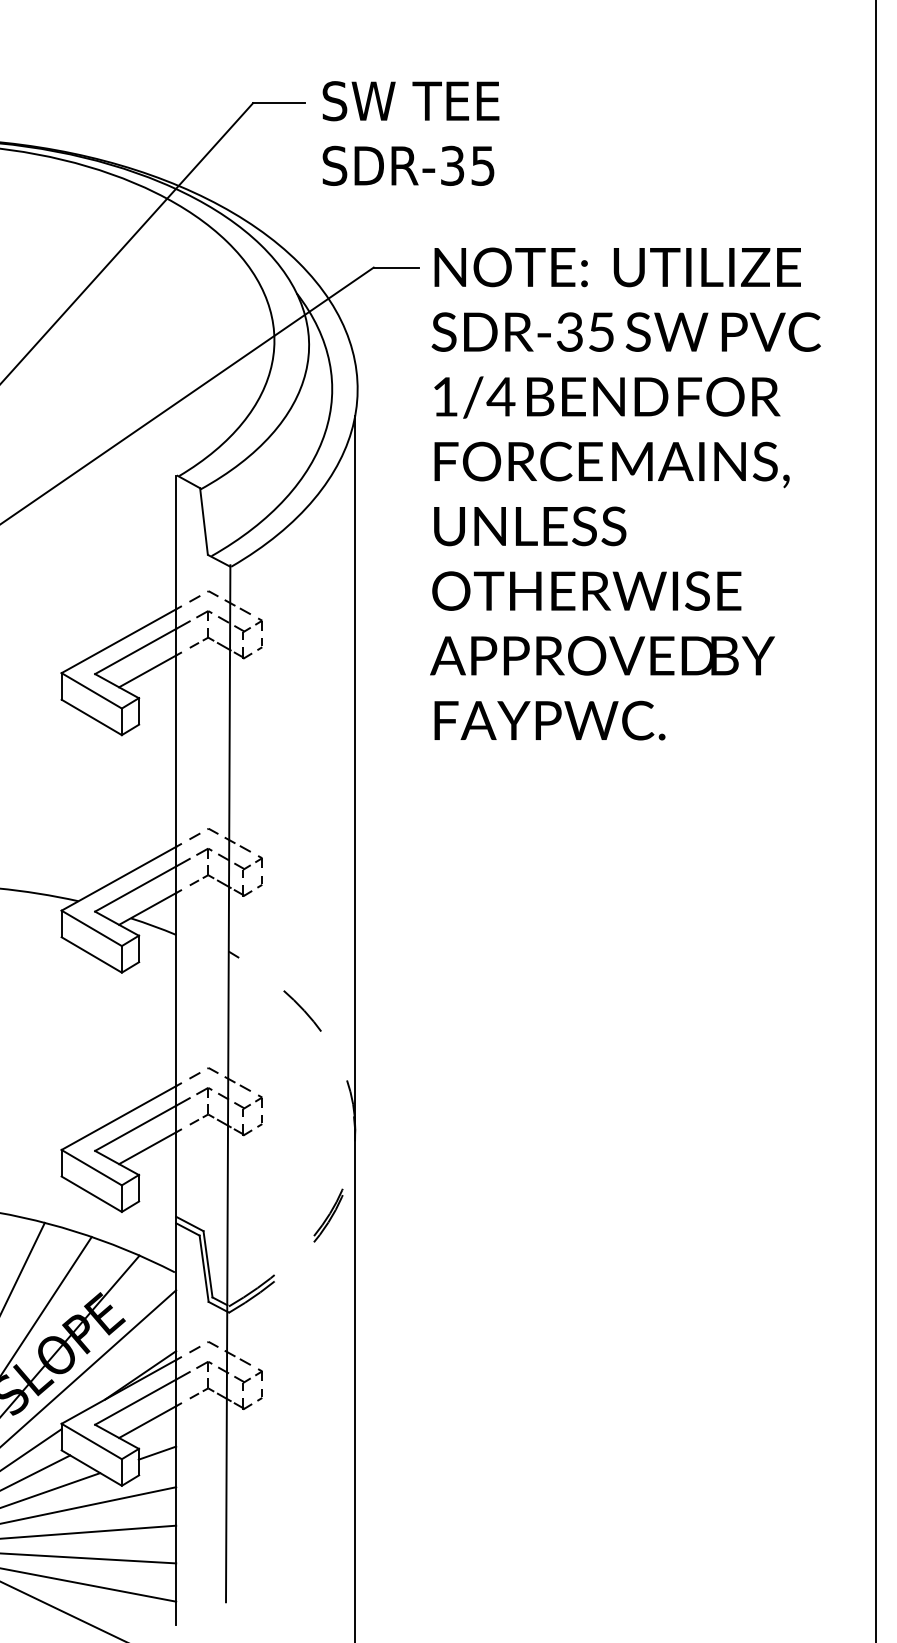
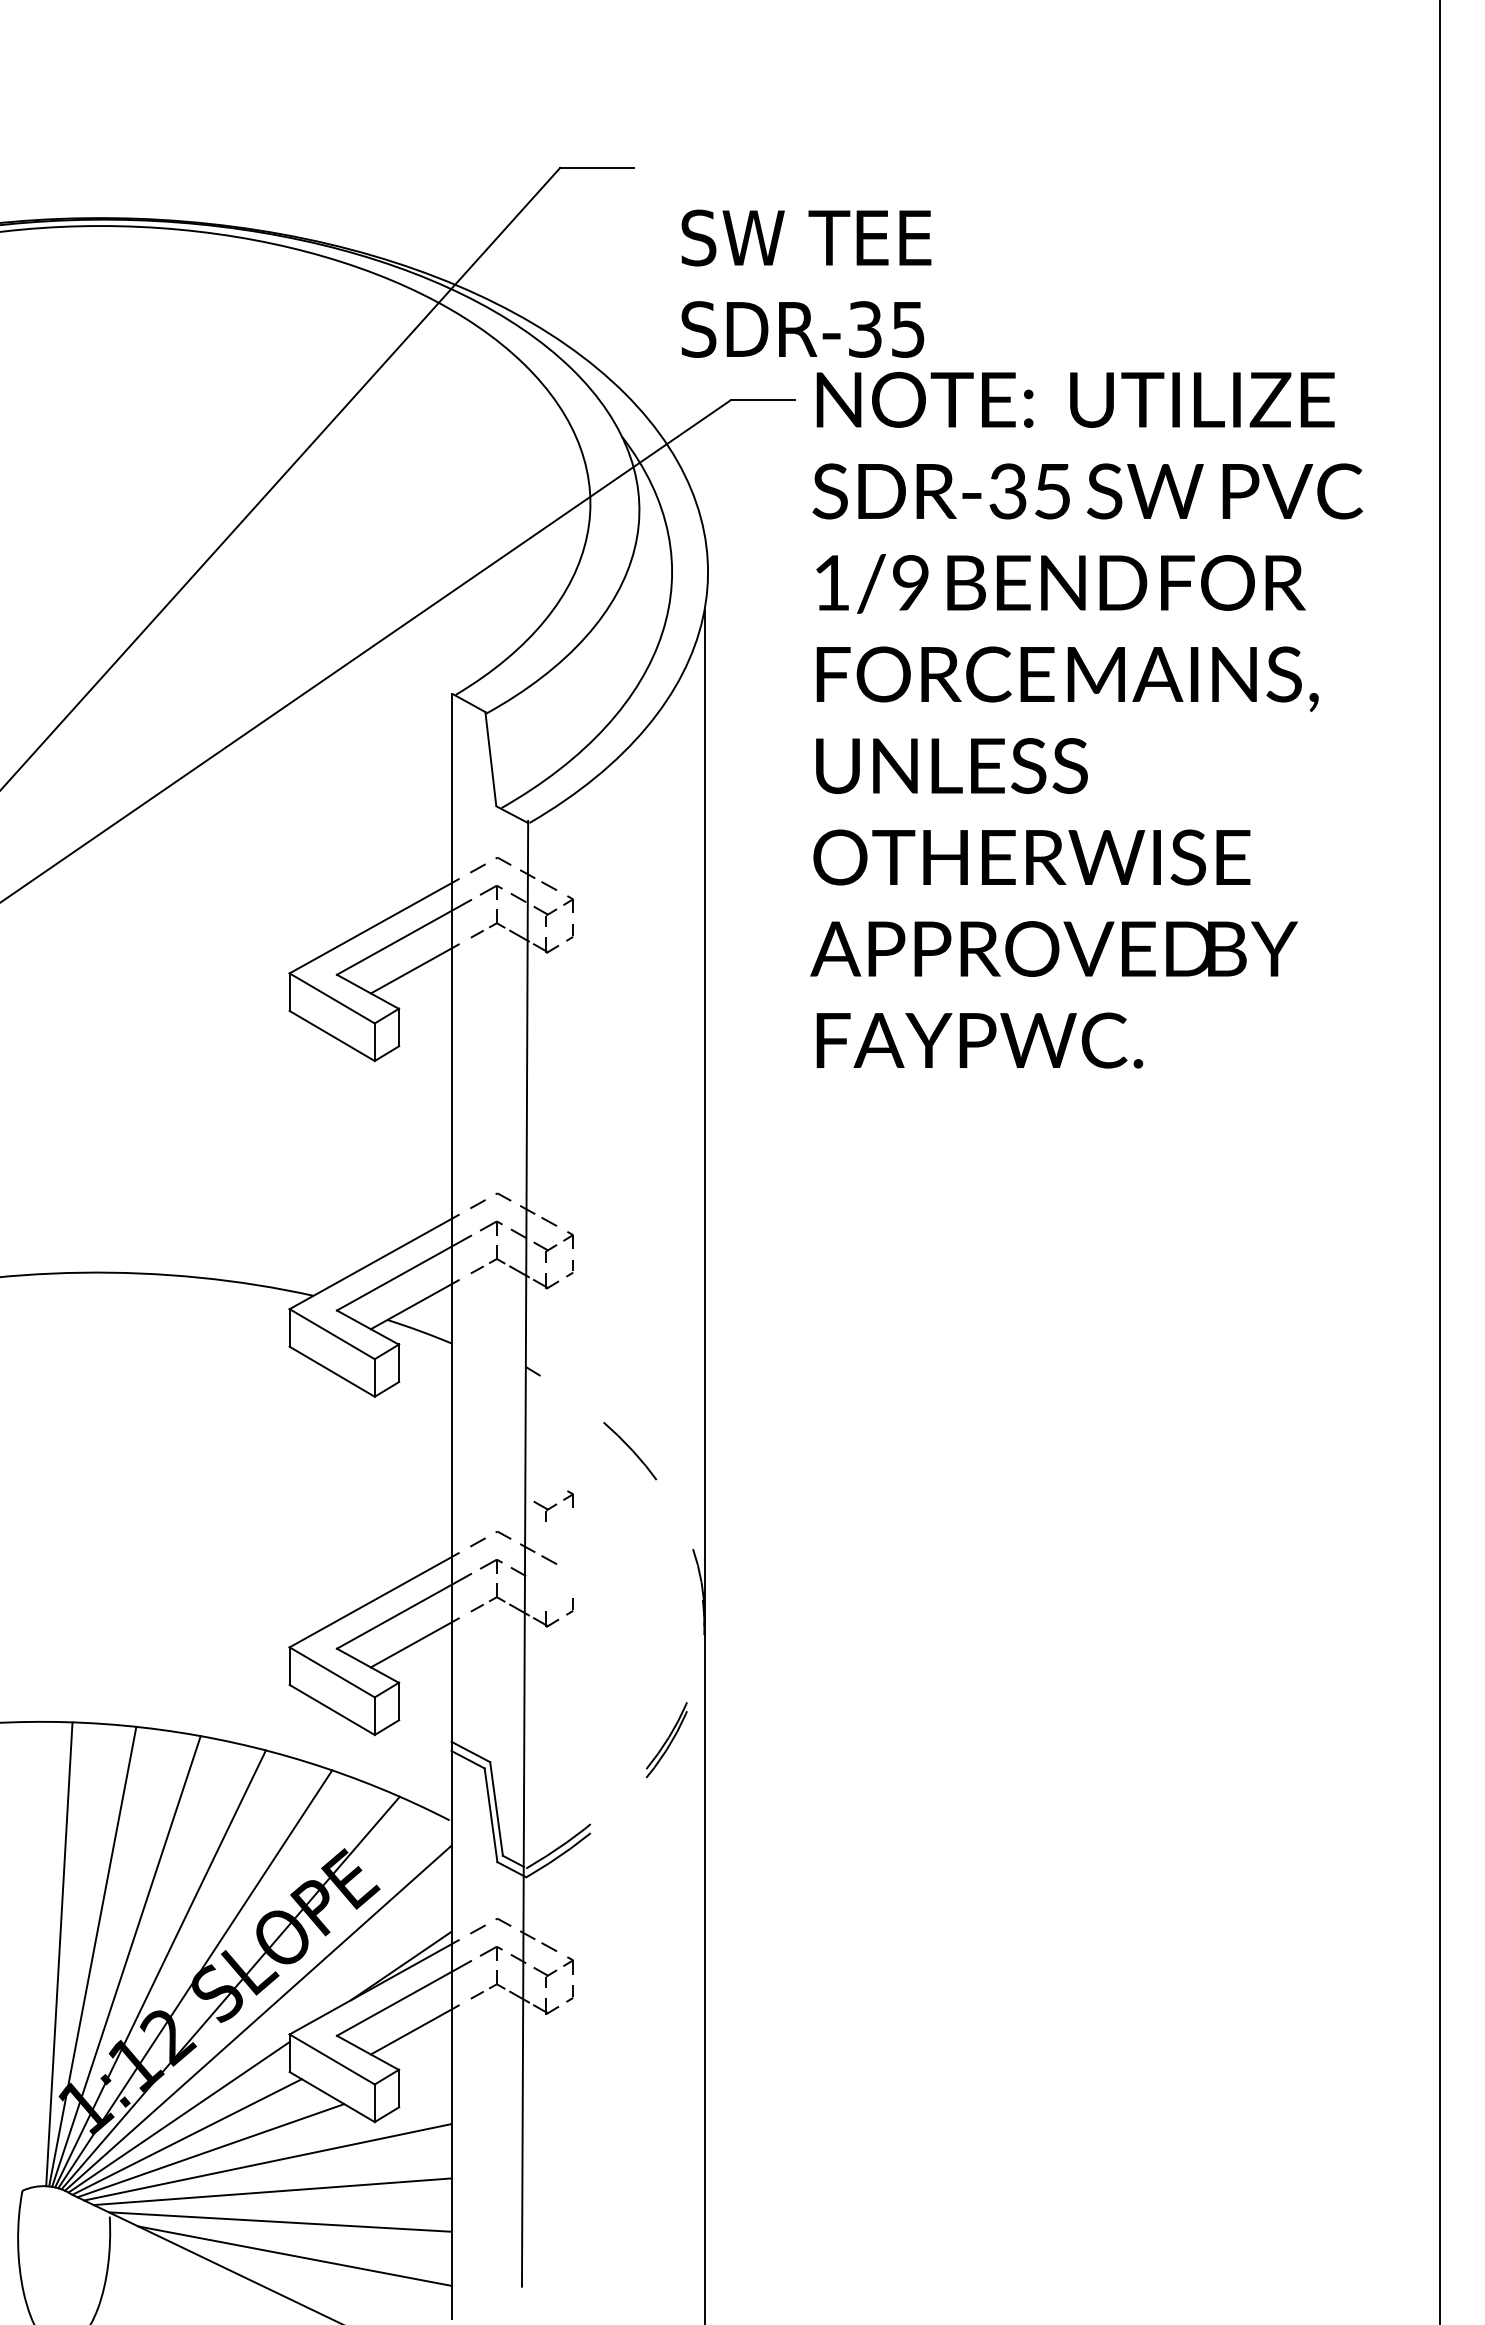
text: (411, 133) -> (806, 283), moved
text: (500, 396) -> (910, 582), 1/4 -> 1/9
part: (248, 1105) -> (553, 1505), moved
line: (157, 1452) -> (424, 2075), removed

